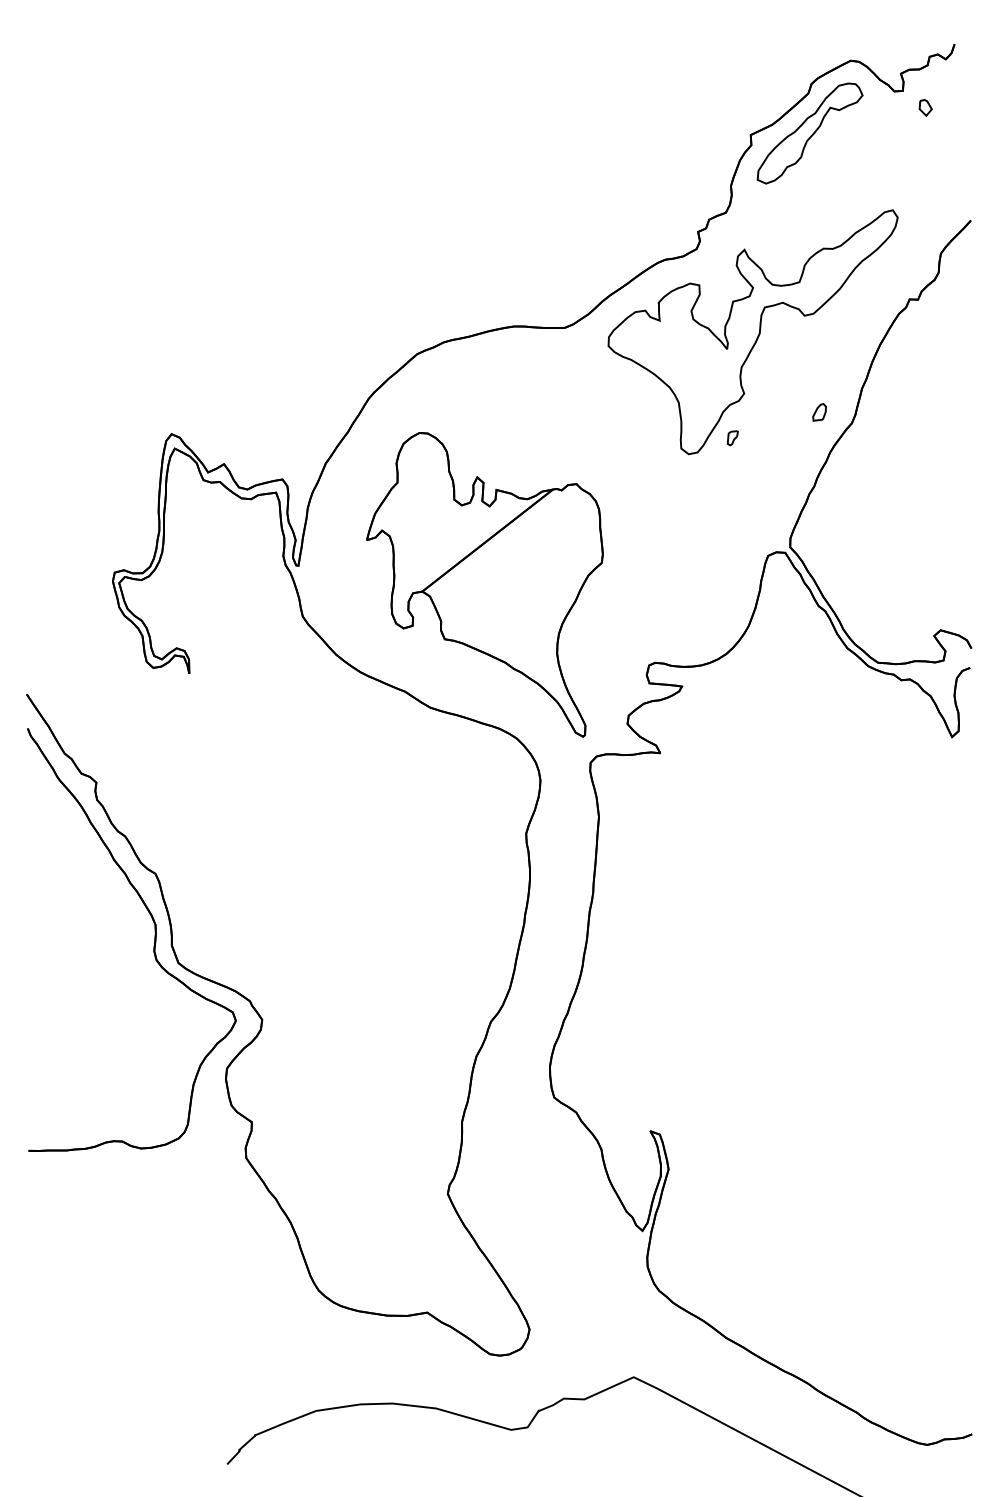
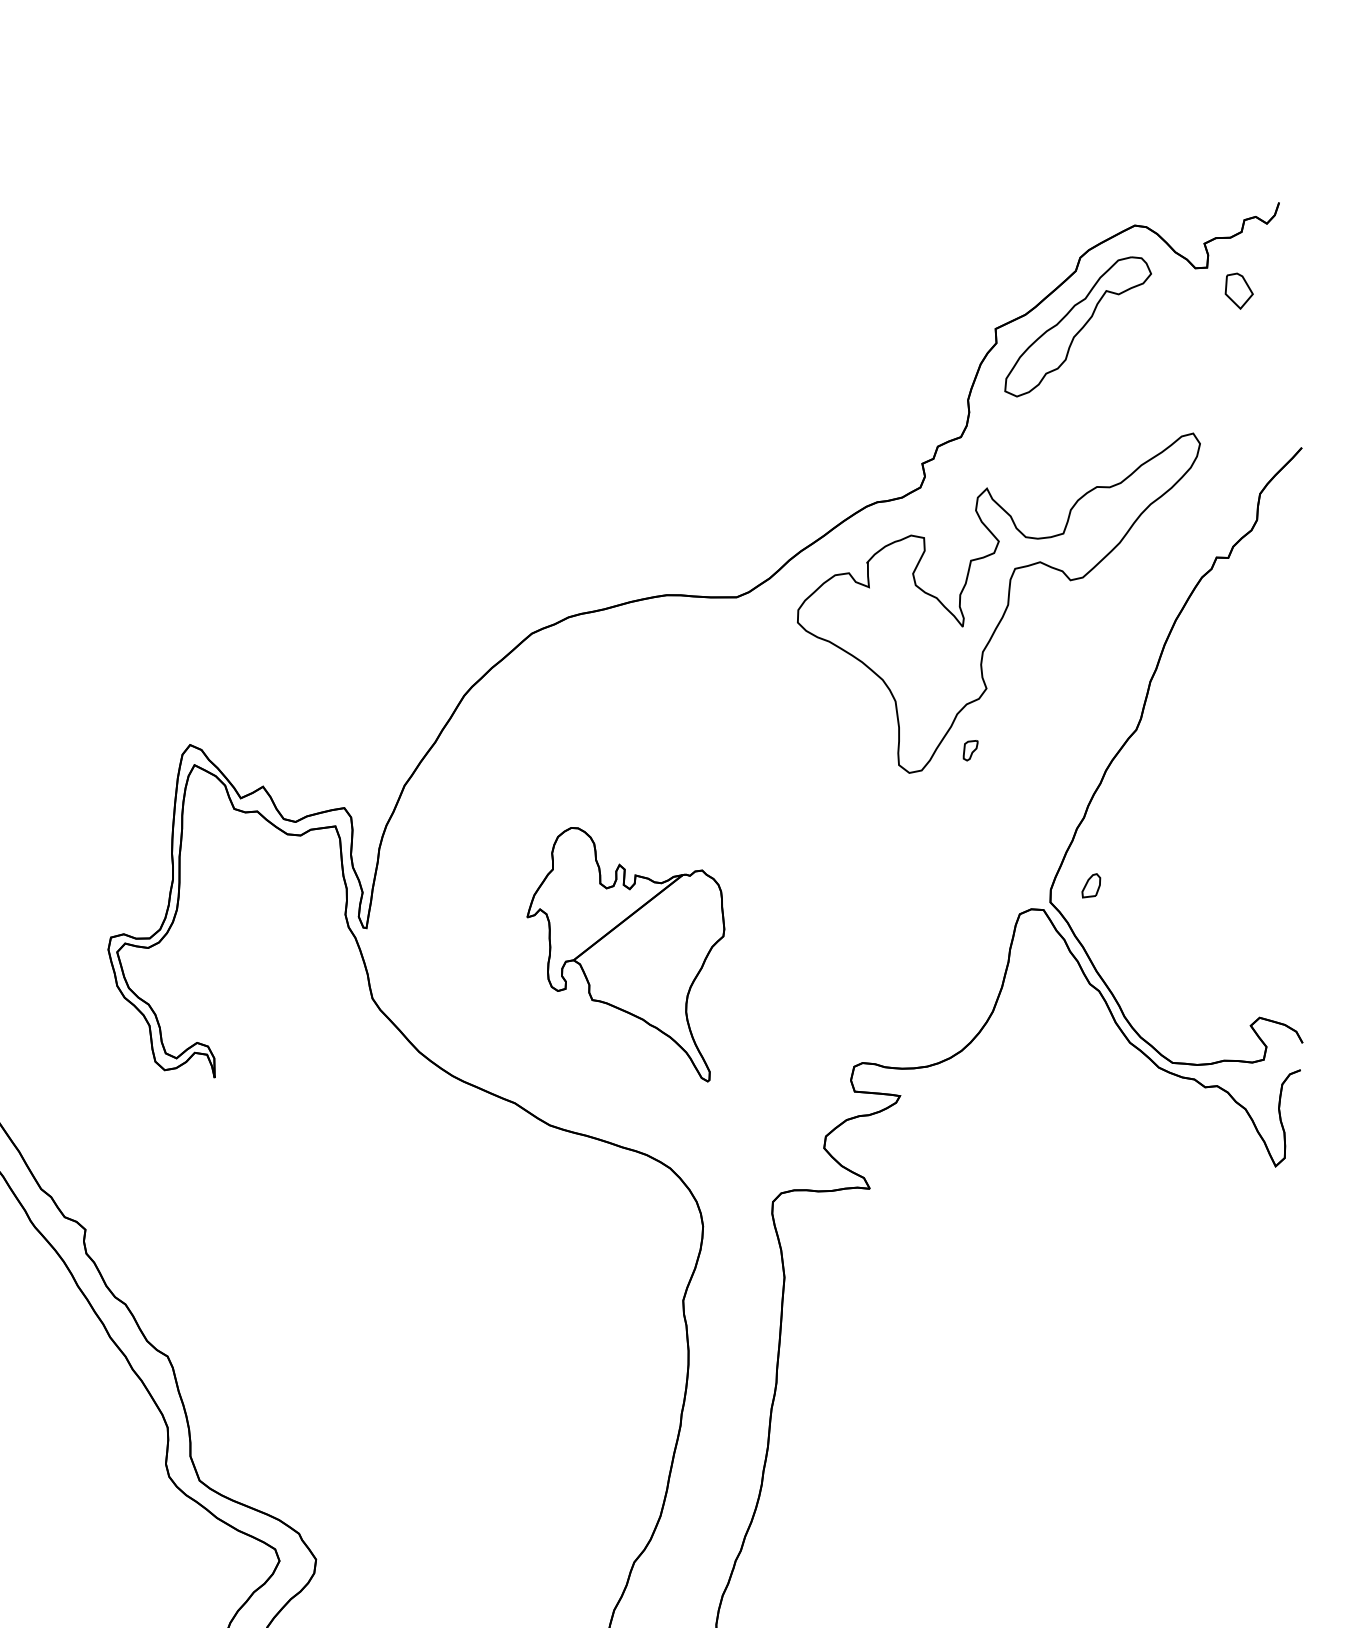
part: (925, 107) -> (1238, 290), size x1.6
part: (819, 412) -> (1091, 885), moved
part: (484, 584) -> (625, 954), size x0.6

